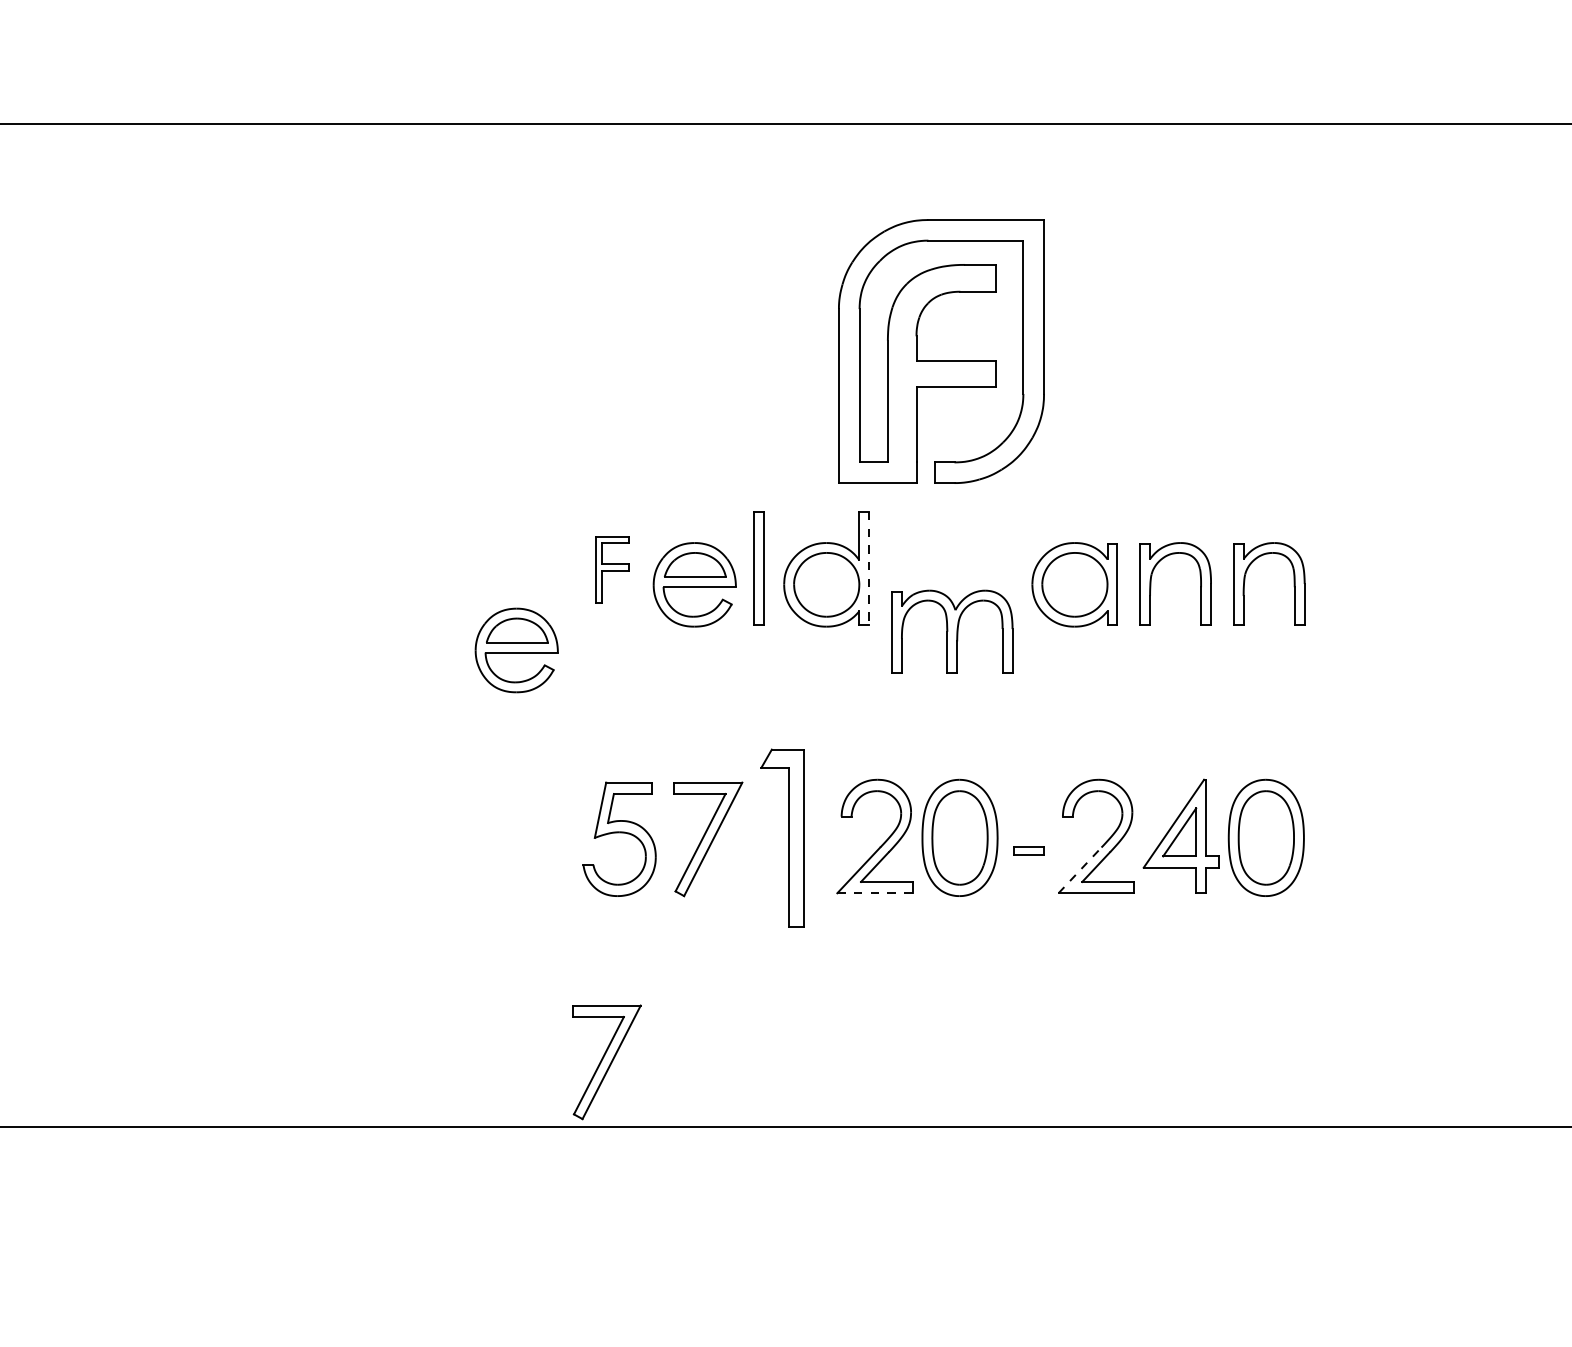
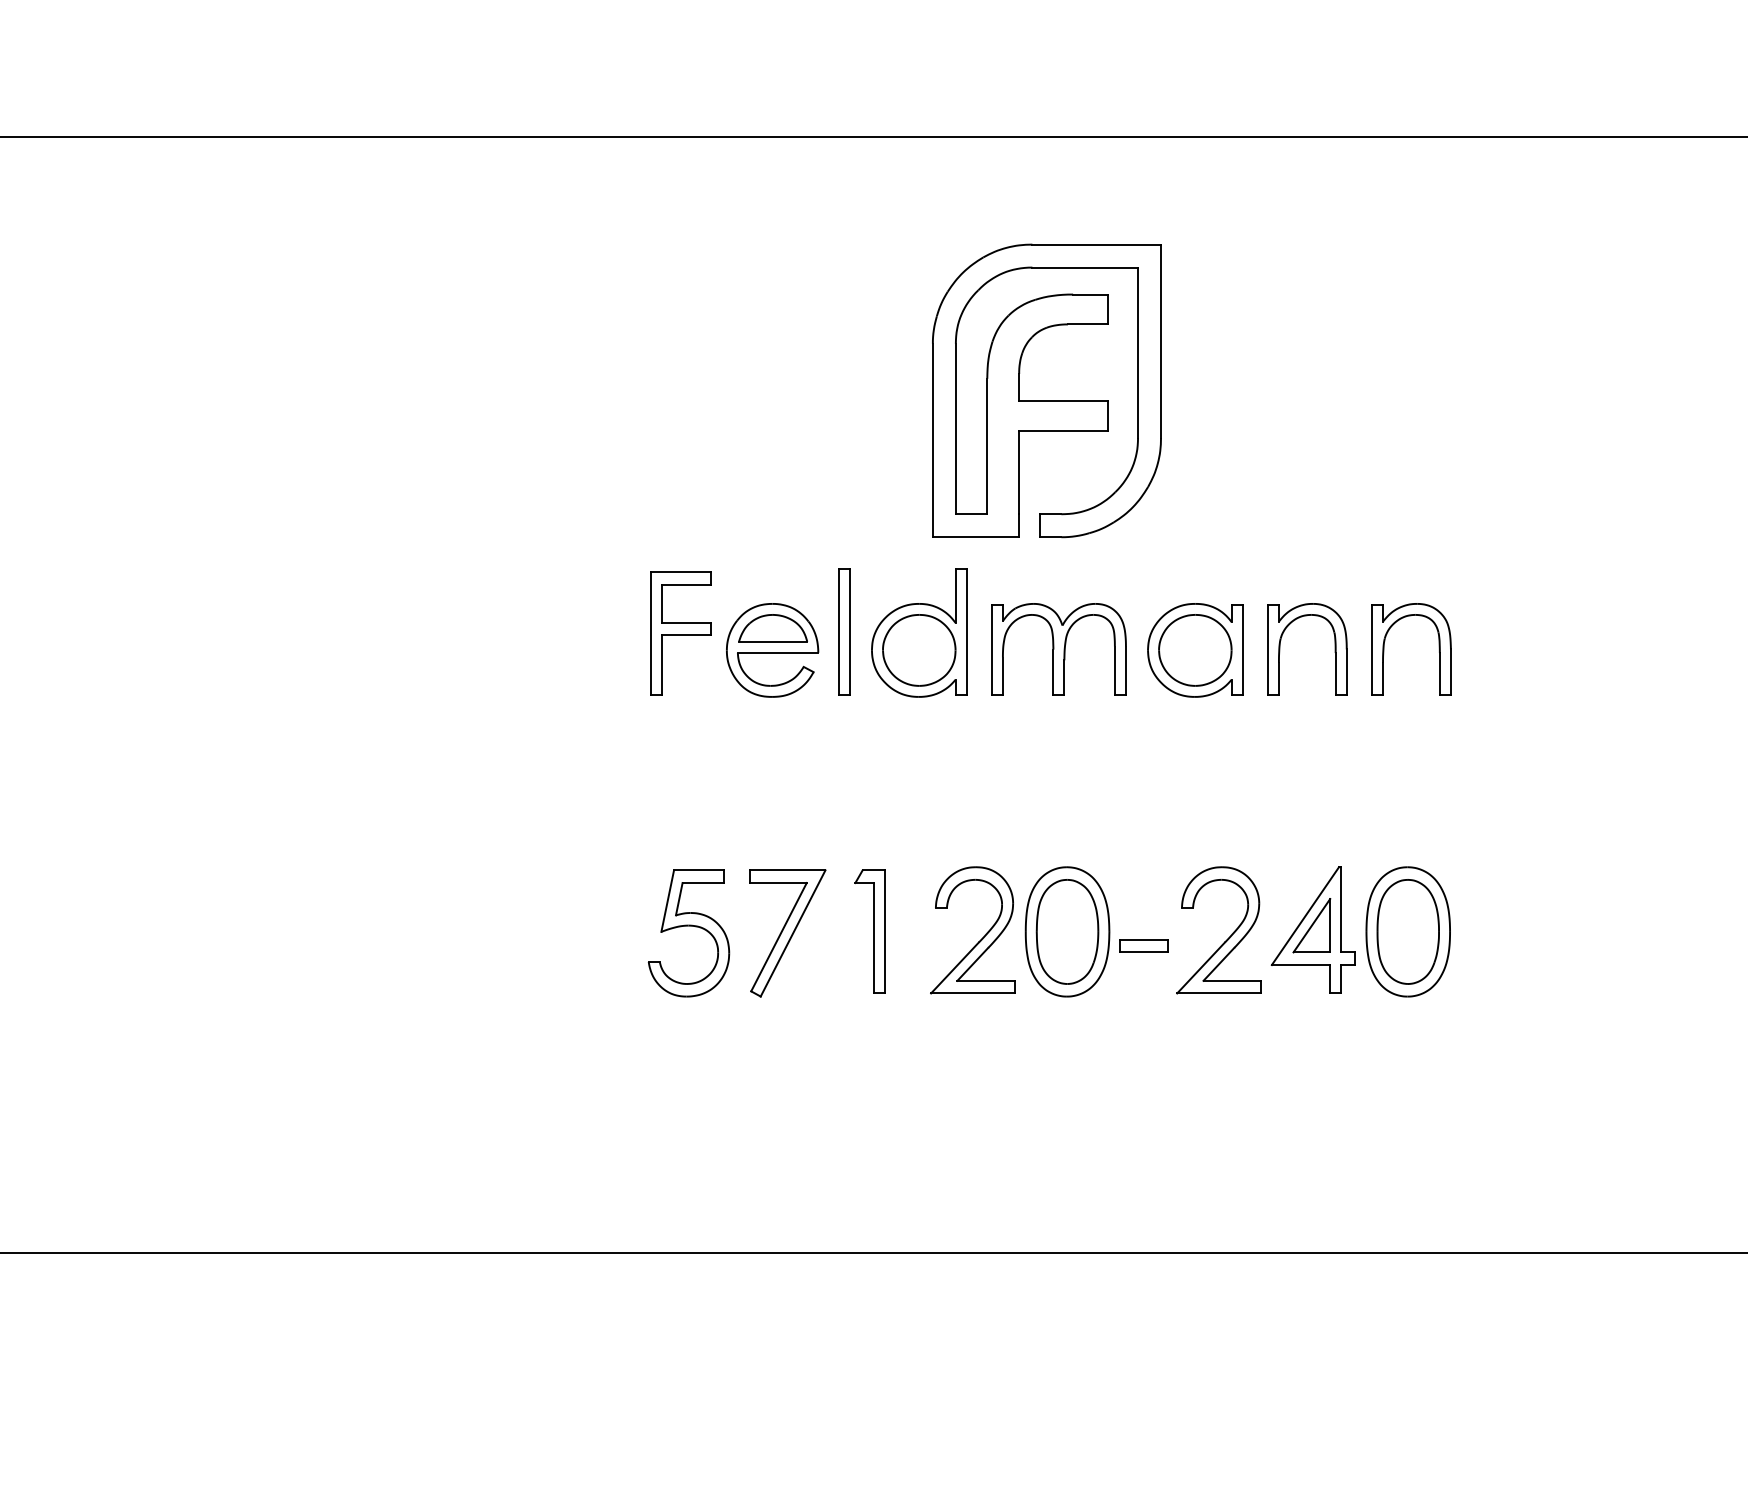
line: (869, 568) -> (966, 632), dashed -> solid
part: (612, 569) -> (680, 633), size x1.67
part: (951, 631) -> (1058, 649), moved
part: (516, 650) -> (574, 723), removed
part: (781, 837) -> (869, 931), size x0.62
part: (1028, 850) -> (1143, 945), size x1.43
line: (1080, 869) -> (1201, 967), dashed -> solid
line: (874, 893) -> (972, 993), dashed -> solid
part: (606, 1062) -> (674, 1181), removed

